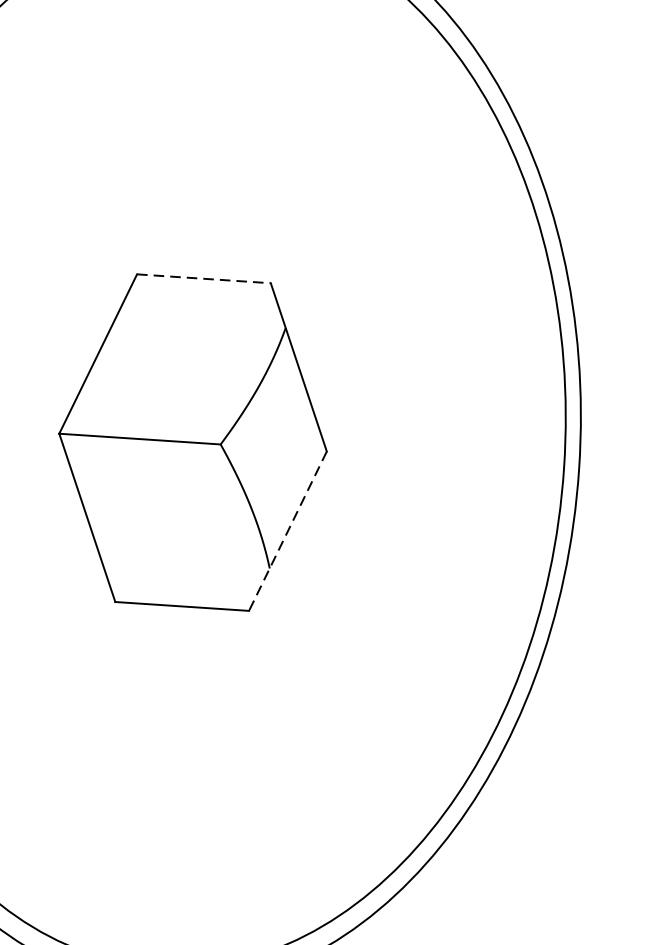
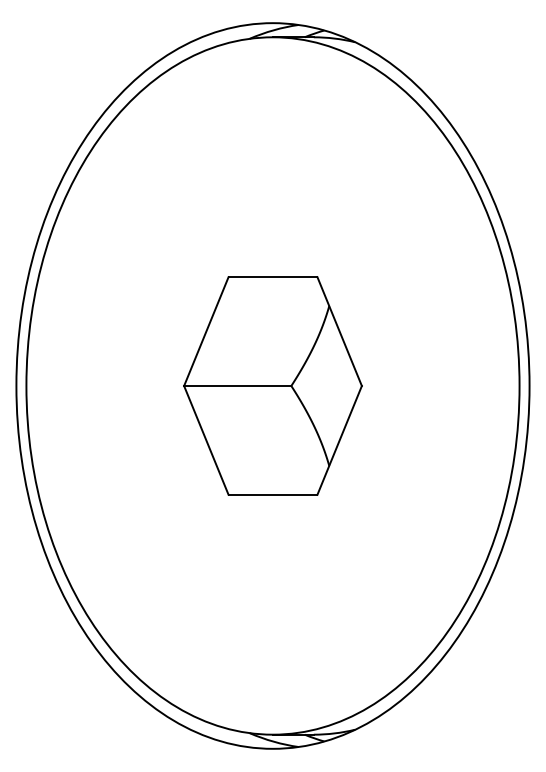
line: (204, 279) -> (273, 277), dashed -> solid
line: (287, 531) -> (339, 440), dashed -> solid

